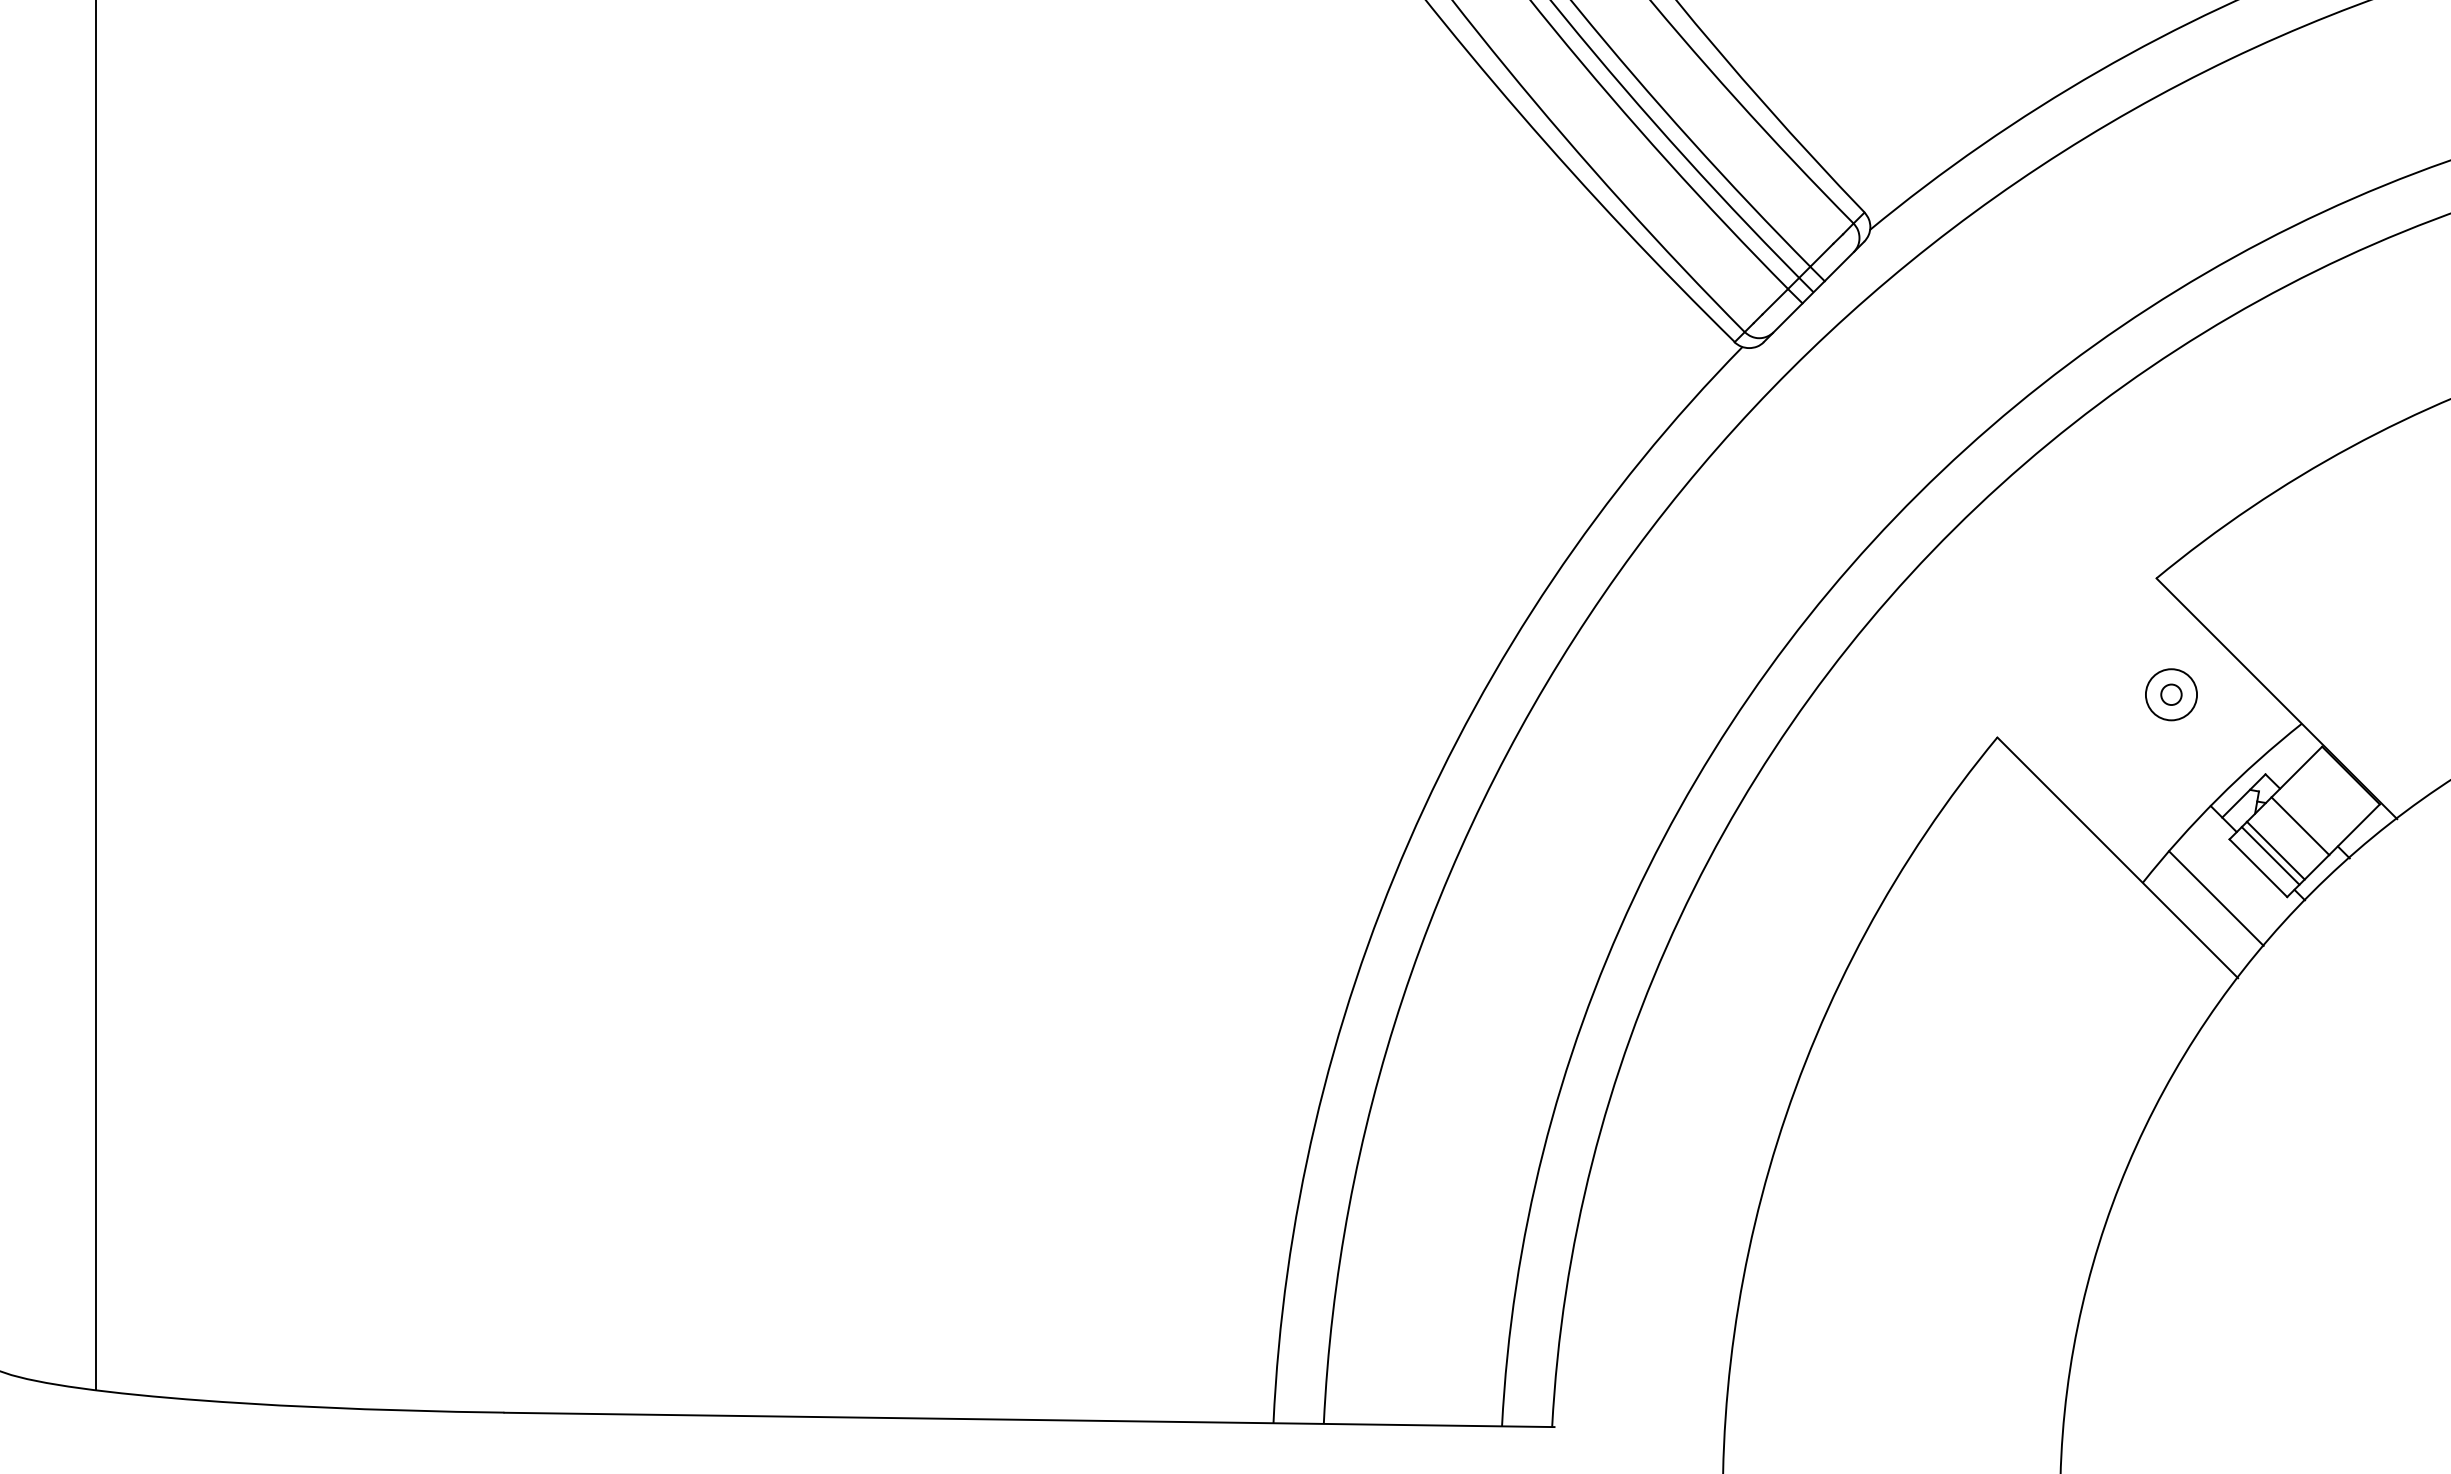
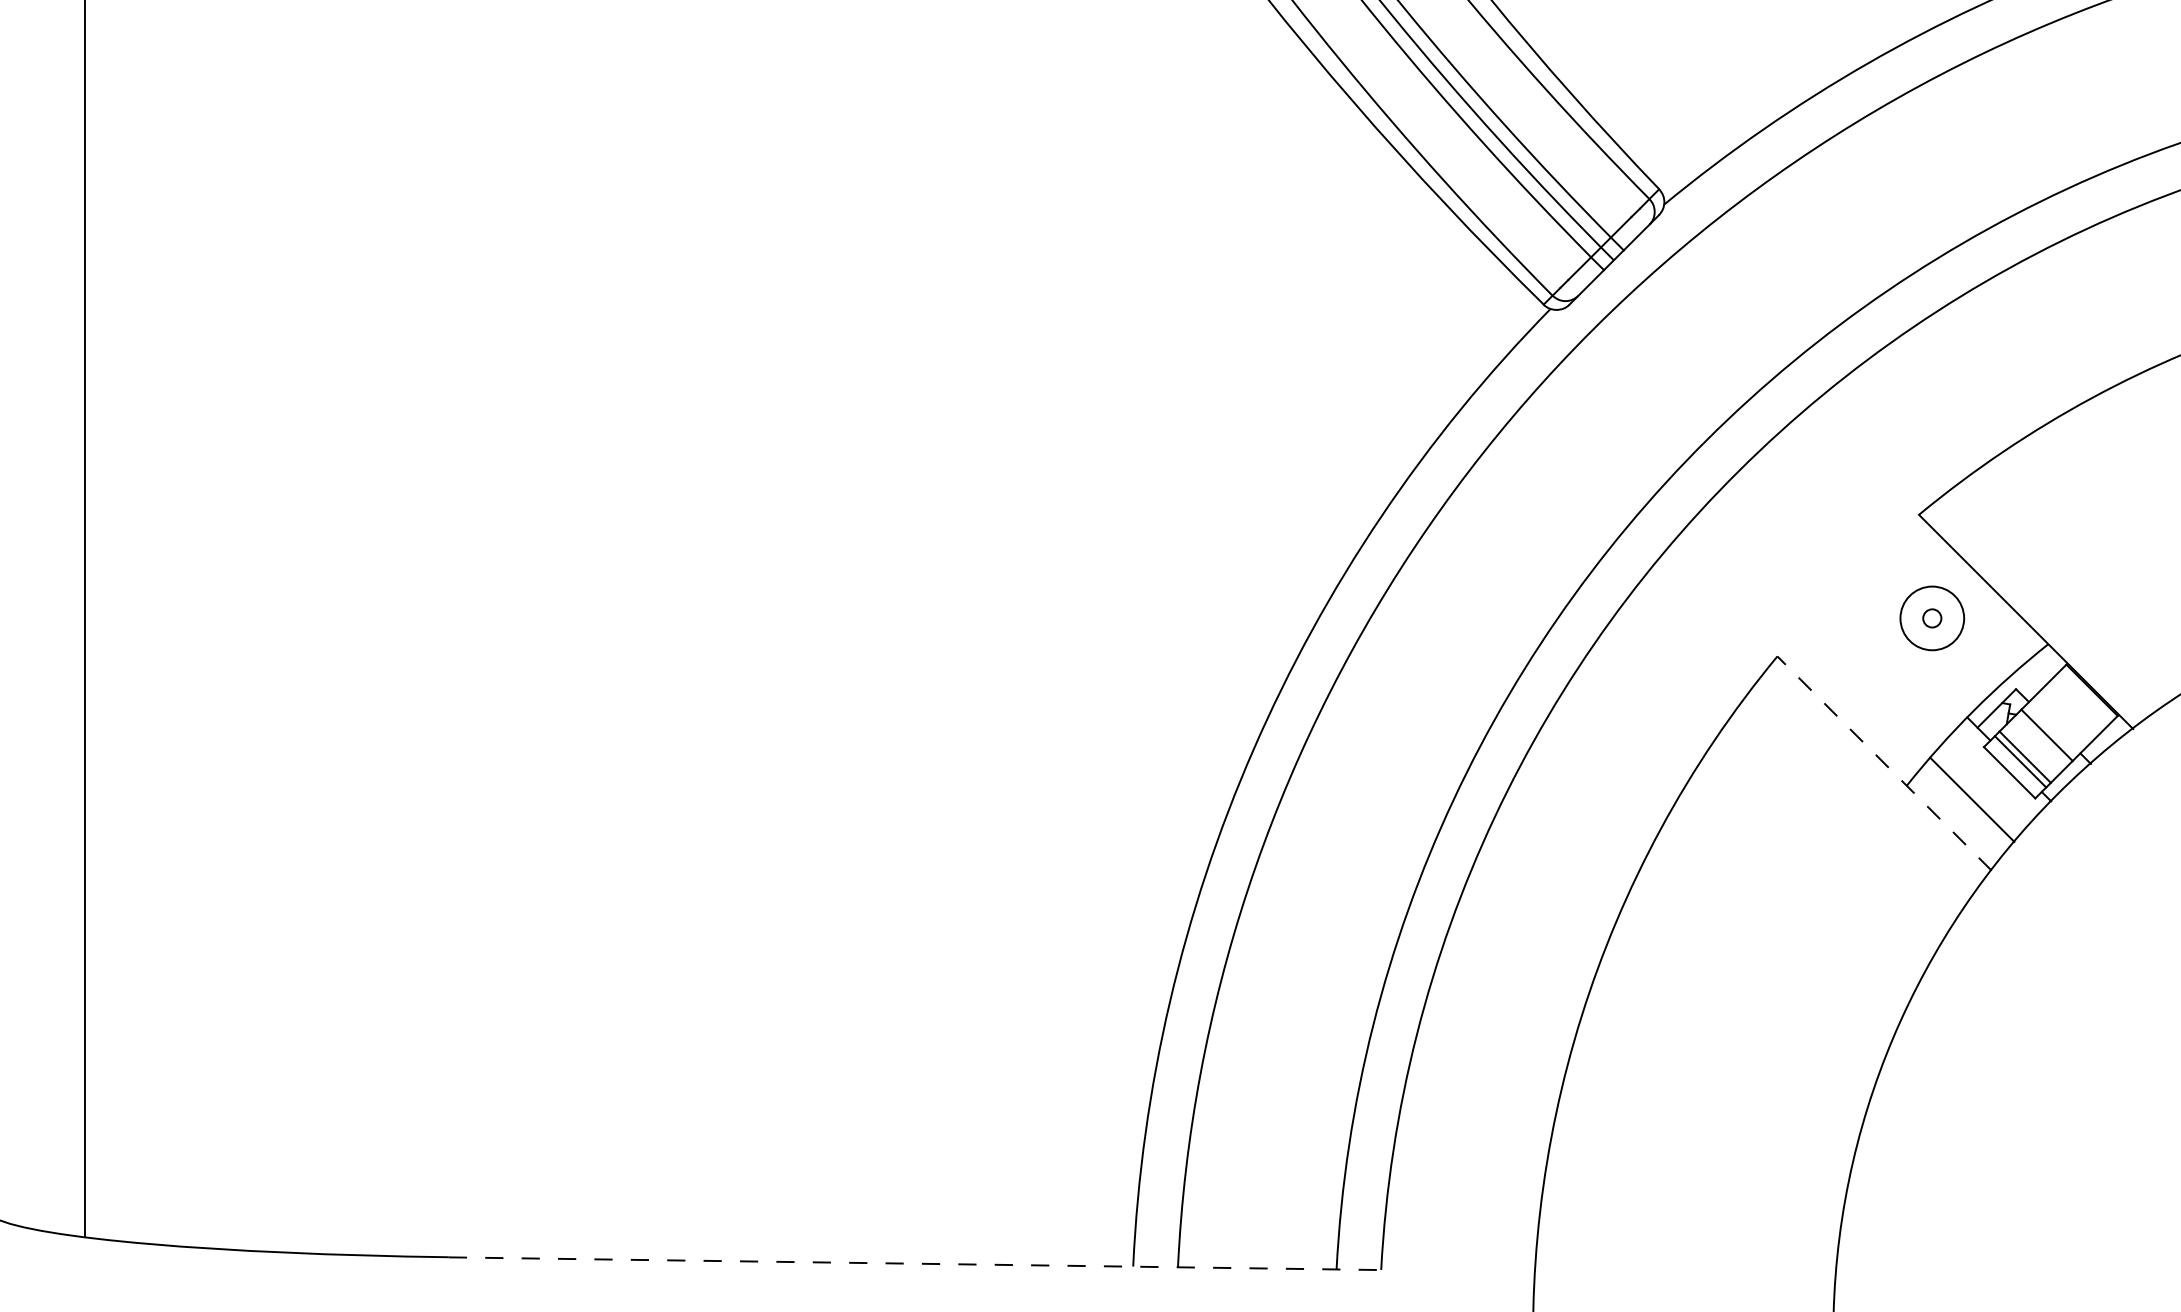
circle: (2171, 694) -> (1932, 618), size x1.4
line: (2117, 857) -> (1884, 763), solid -> dashed
line: (1029, 1419) -> (916, 1263), solid -> dashed

